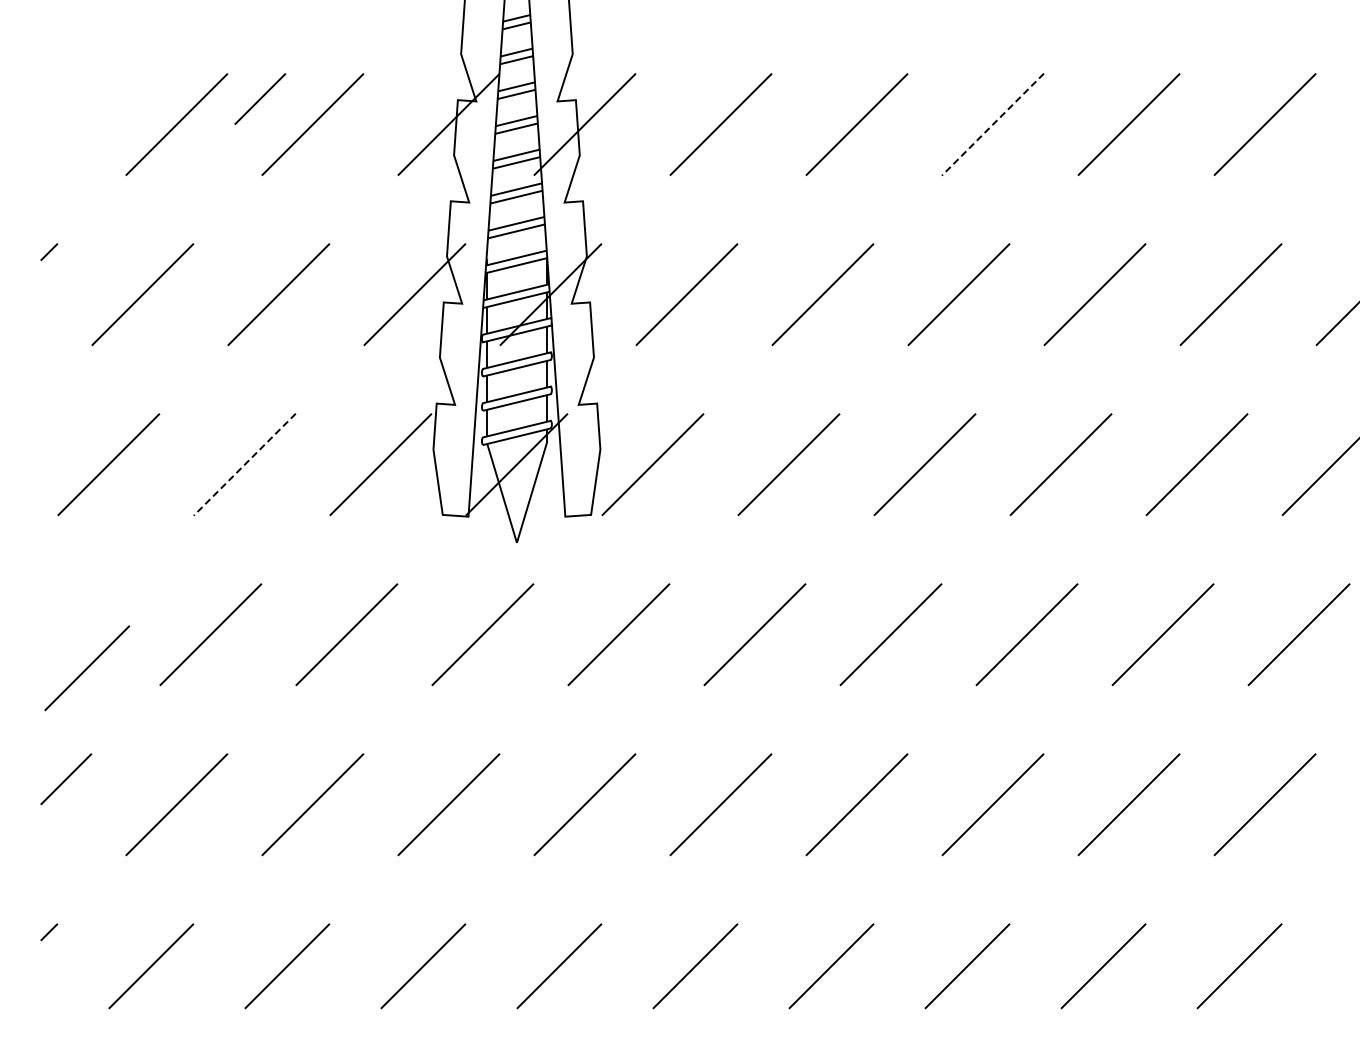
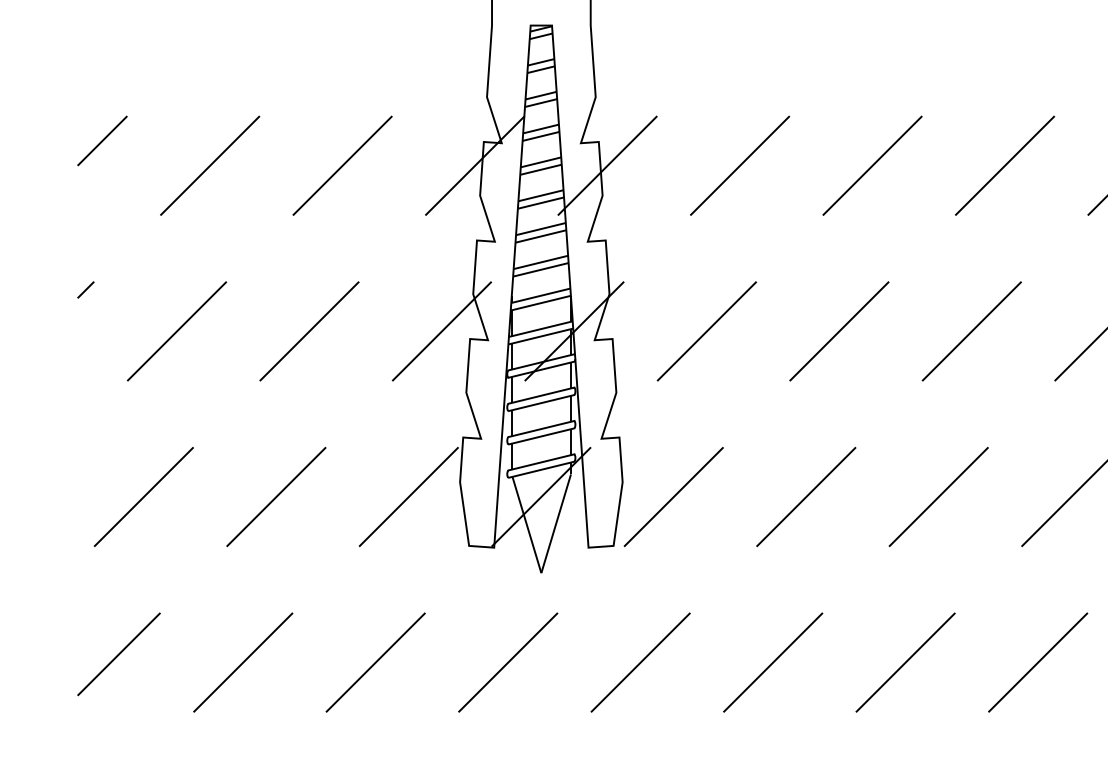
line: (260, 98) -> (102, 140), moved
line: (992, 124) -> (1004, 165), dashed -> solid
line: (244, 465) -> (276, 497), dashed -> solid
line: (87, 668) -> (119, 654), moved

